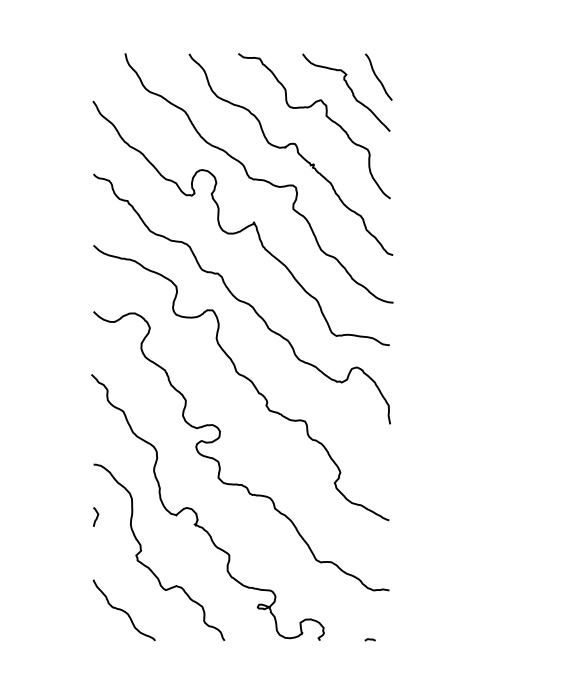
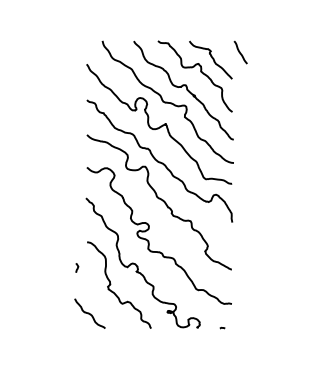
line: (378, 77) -> (240, 52), moved
curve: (96, 516) -> (77, 267), moved
curve: (123, 609) -> (89, 313), moved

